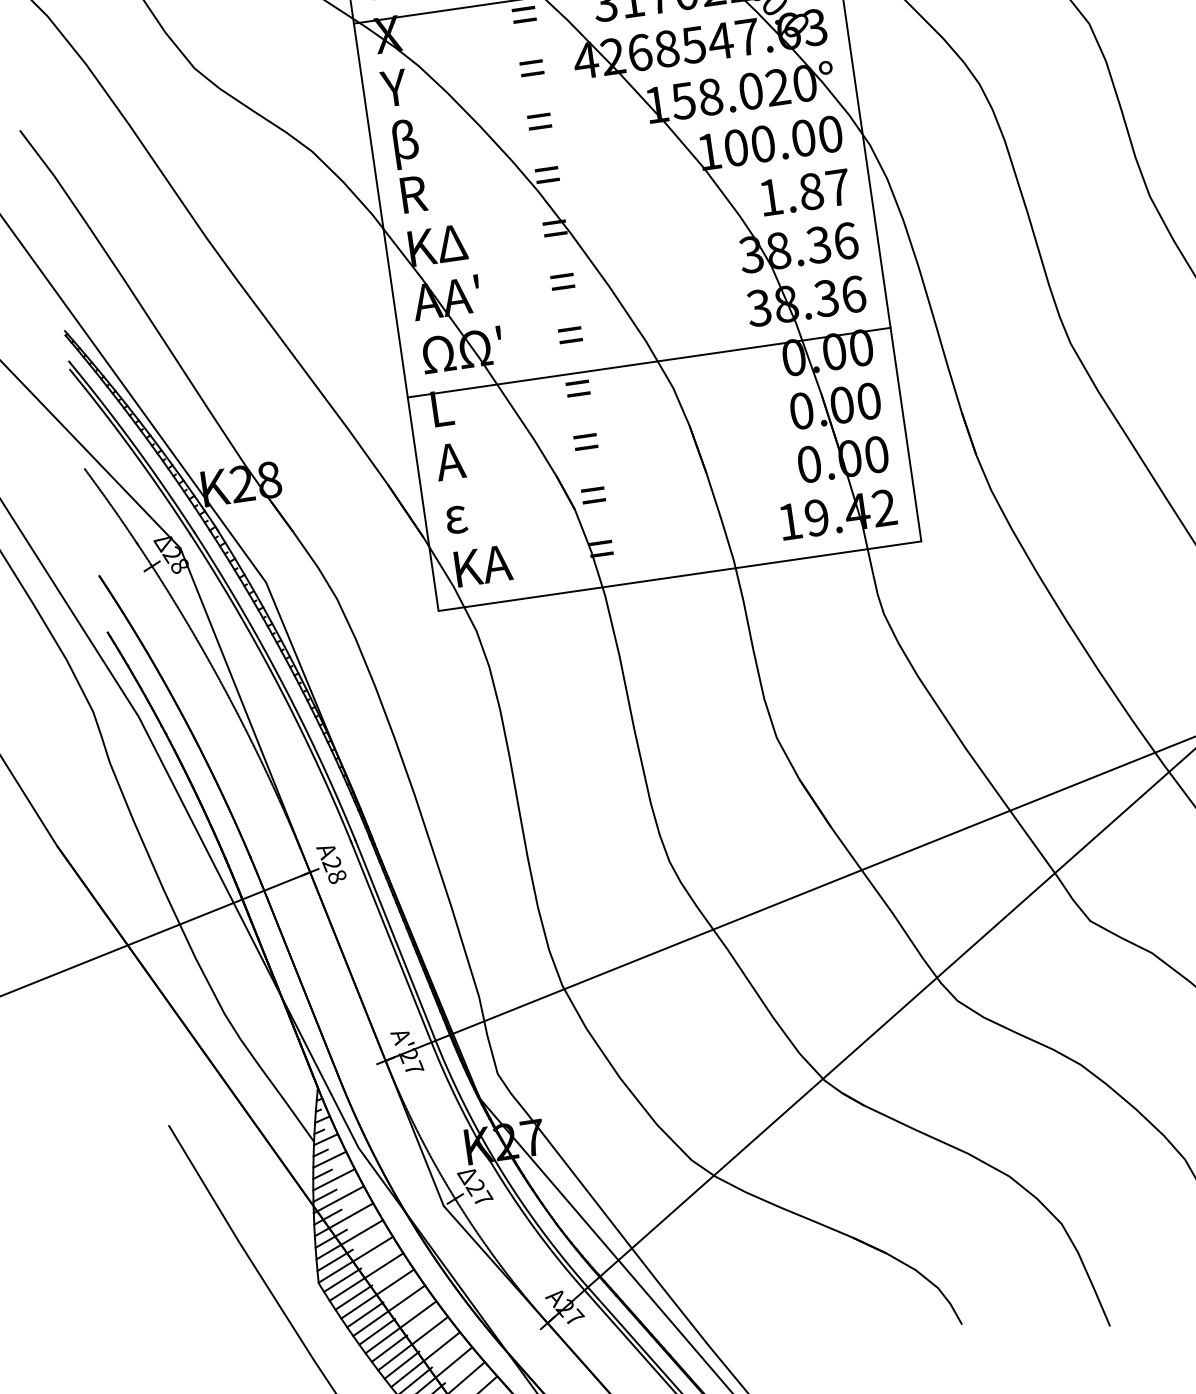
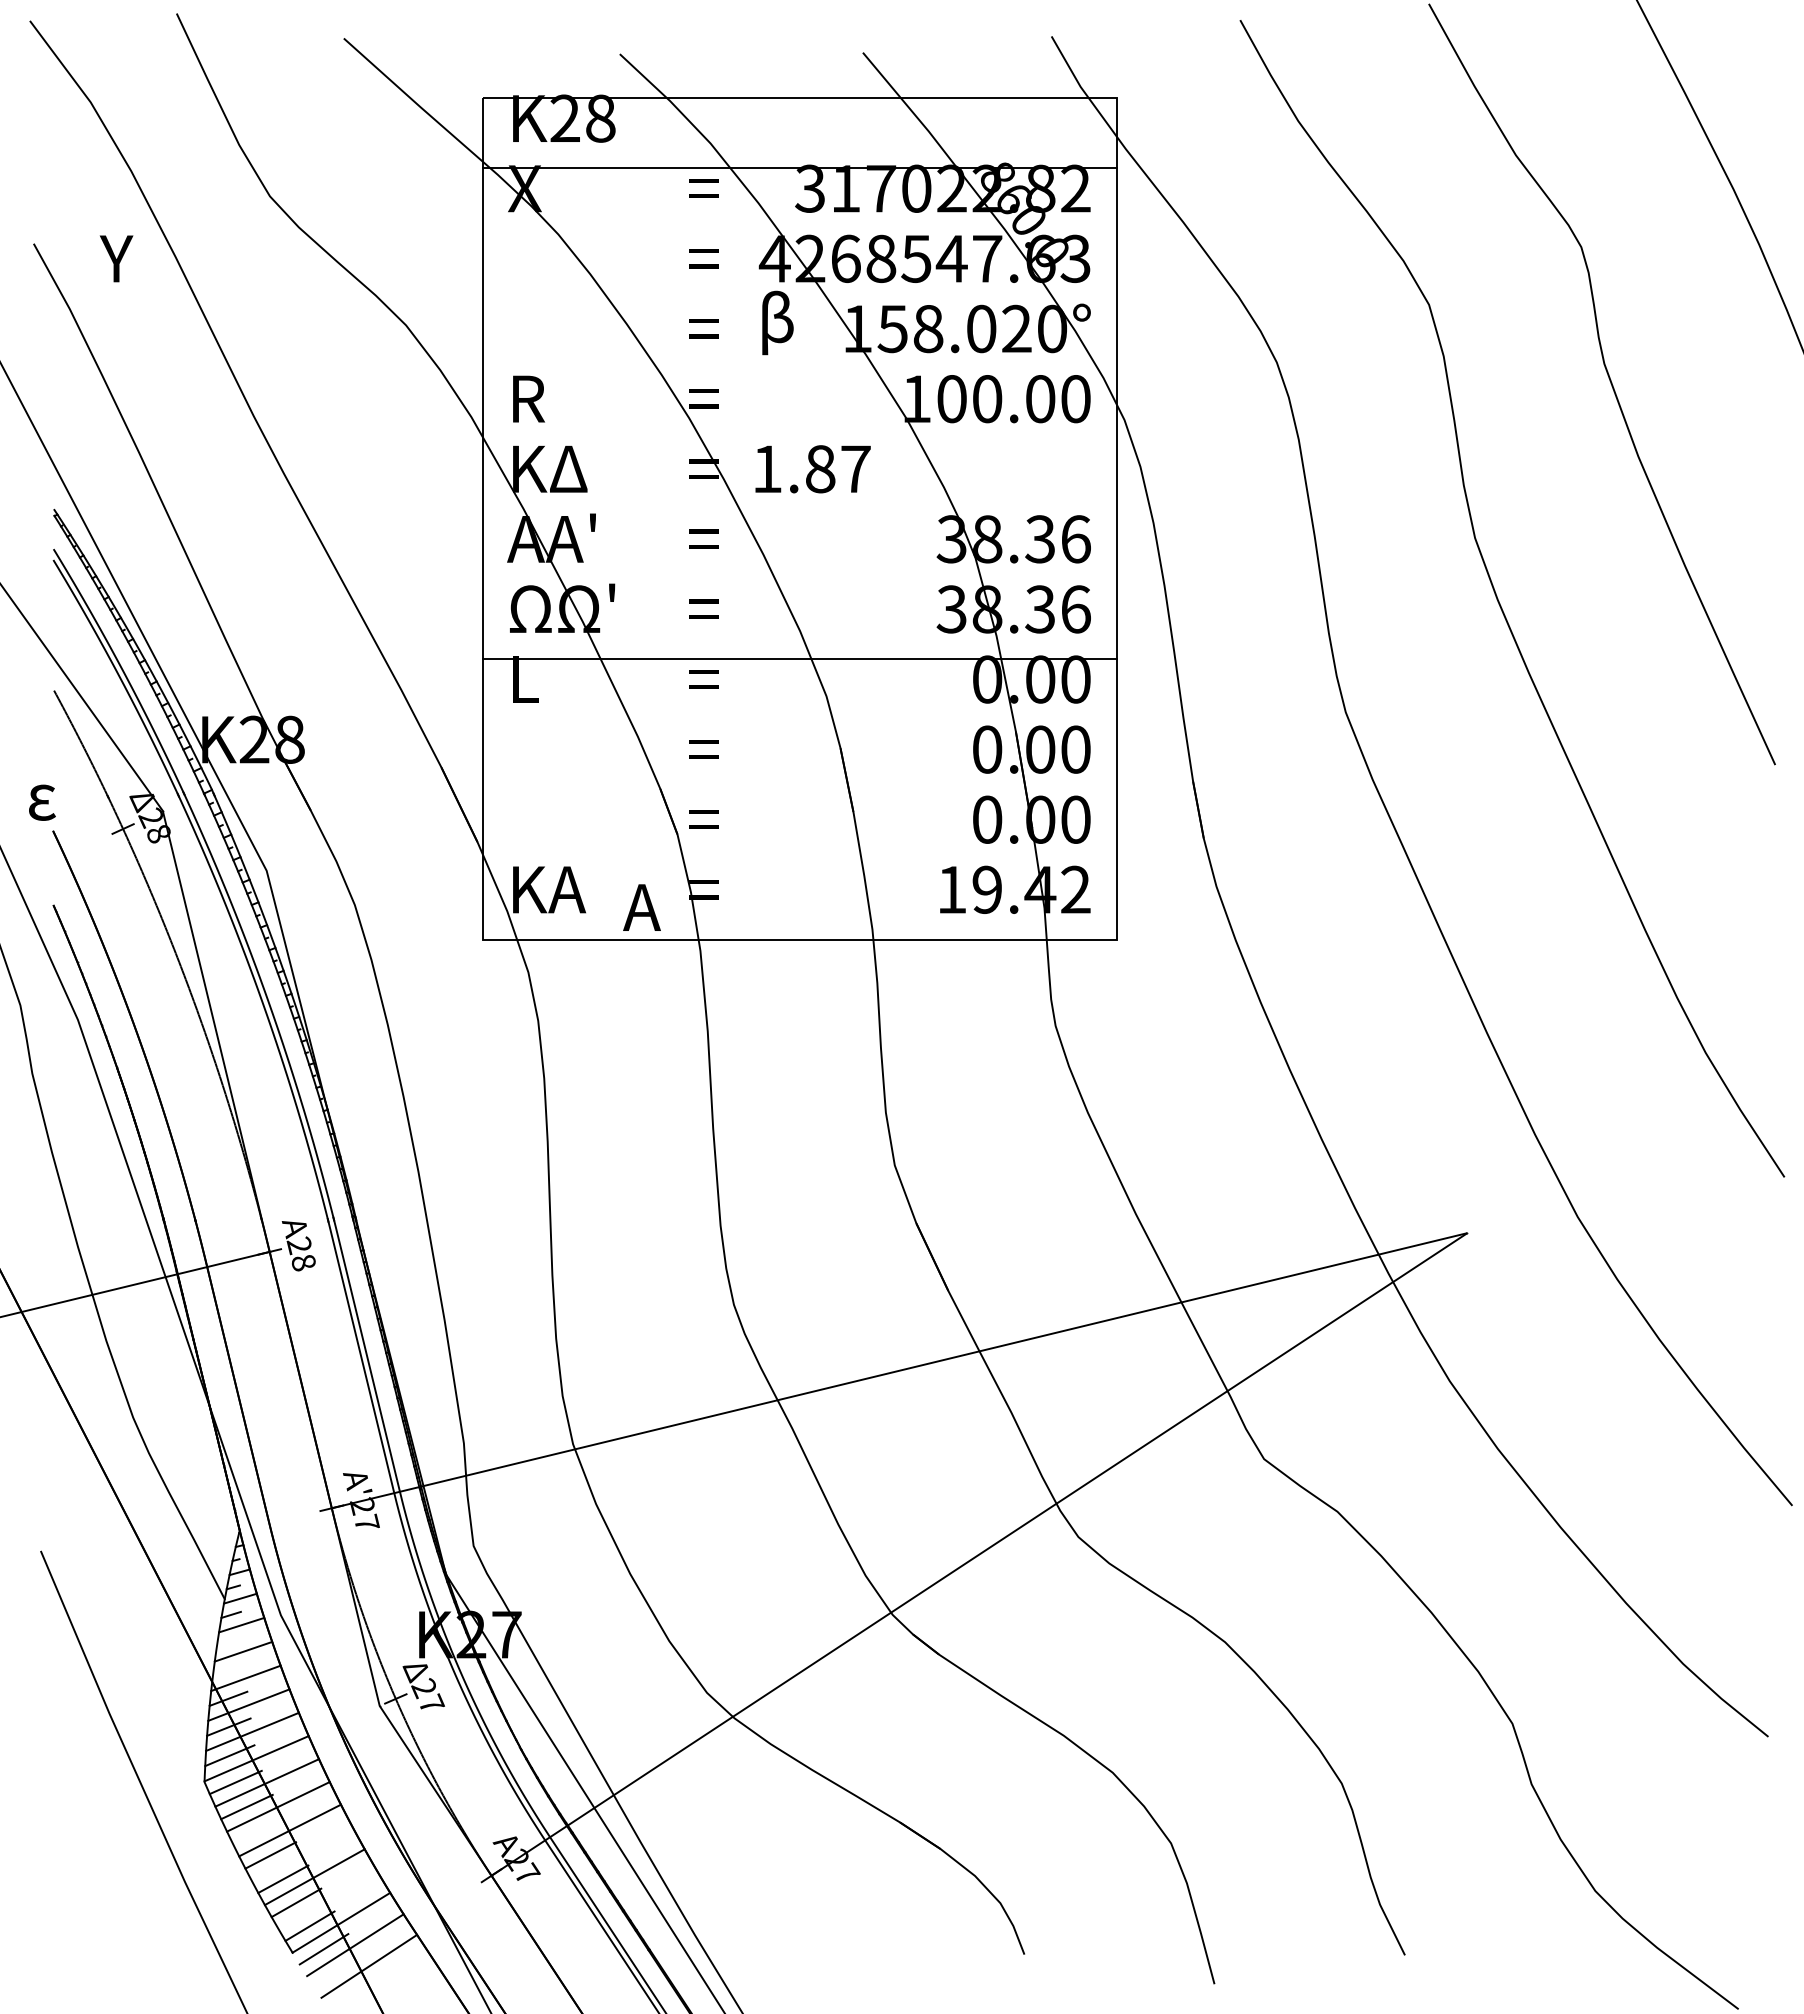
text: (394, 87) -> (116, 258), moved
text: (405, 143) -> (777, 322), moved
text: (805, 192) -> (812, 469), moved
text: (449, 461) -> (641, 907), moved
text: (456, 519) -> (42, 802), moved
line: (322, 1174) -> (229, 1642), removed
line: (324, 1195) -> (228, 1670), removed
line: (365, 1315) -> (258, 1831), removed
line: (400, 1327) -> (301, 1853), removed
line: (425, 1359) -> (327, 1900), removed

